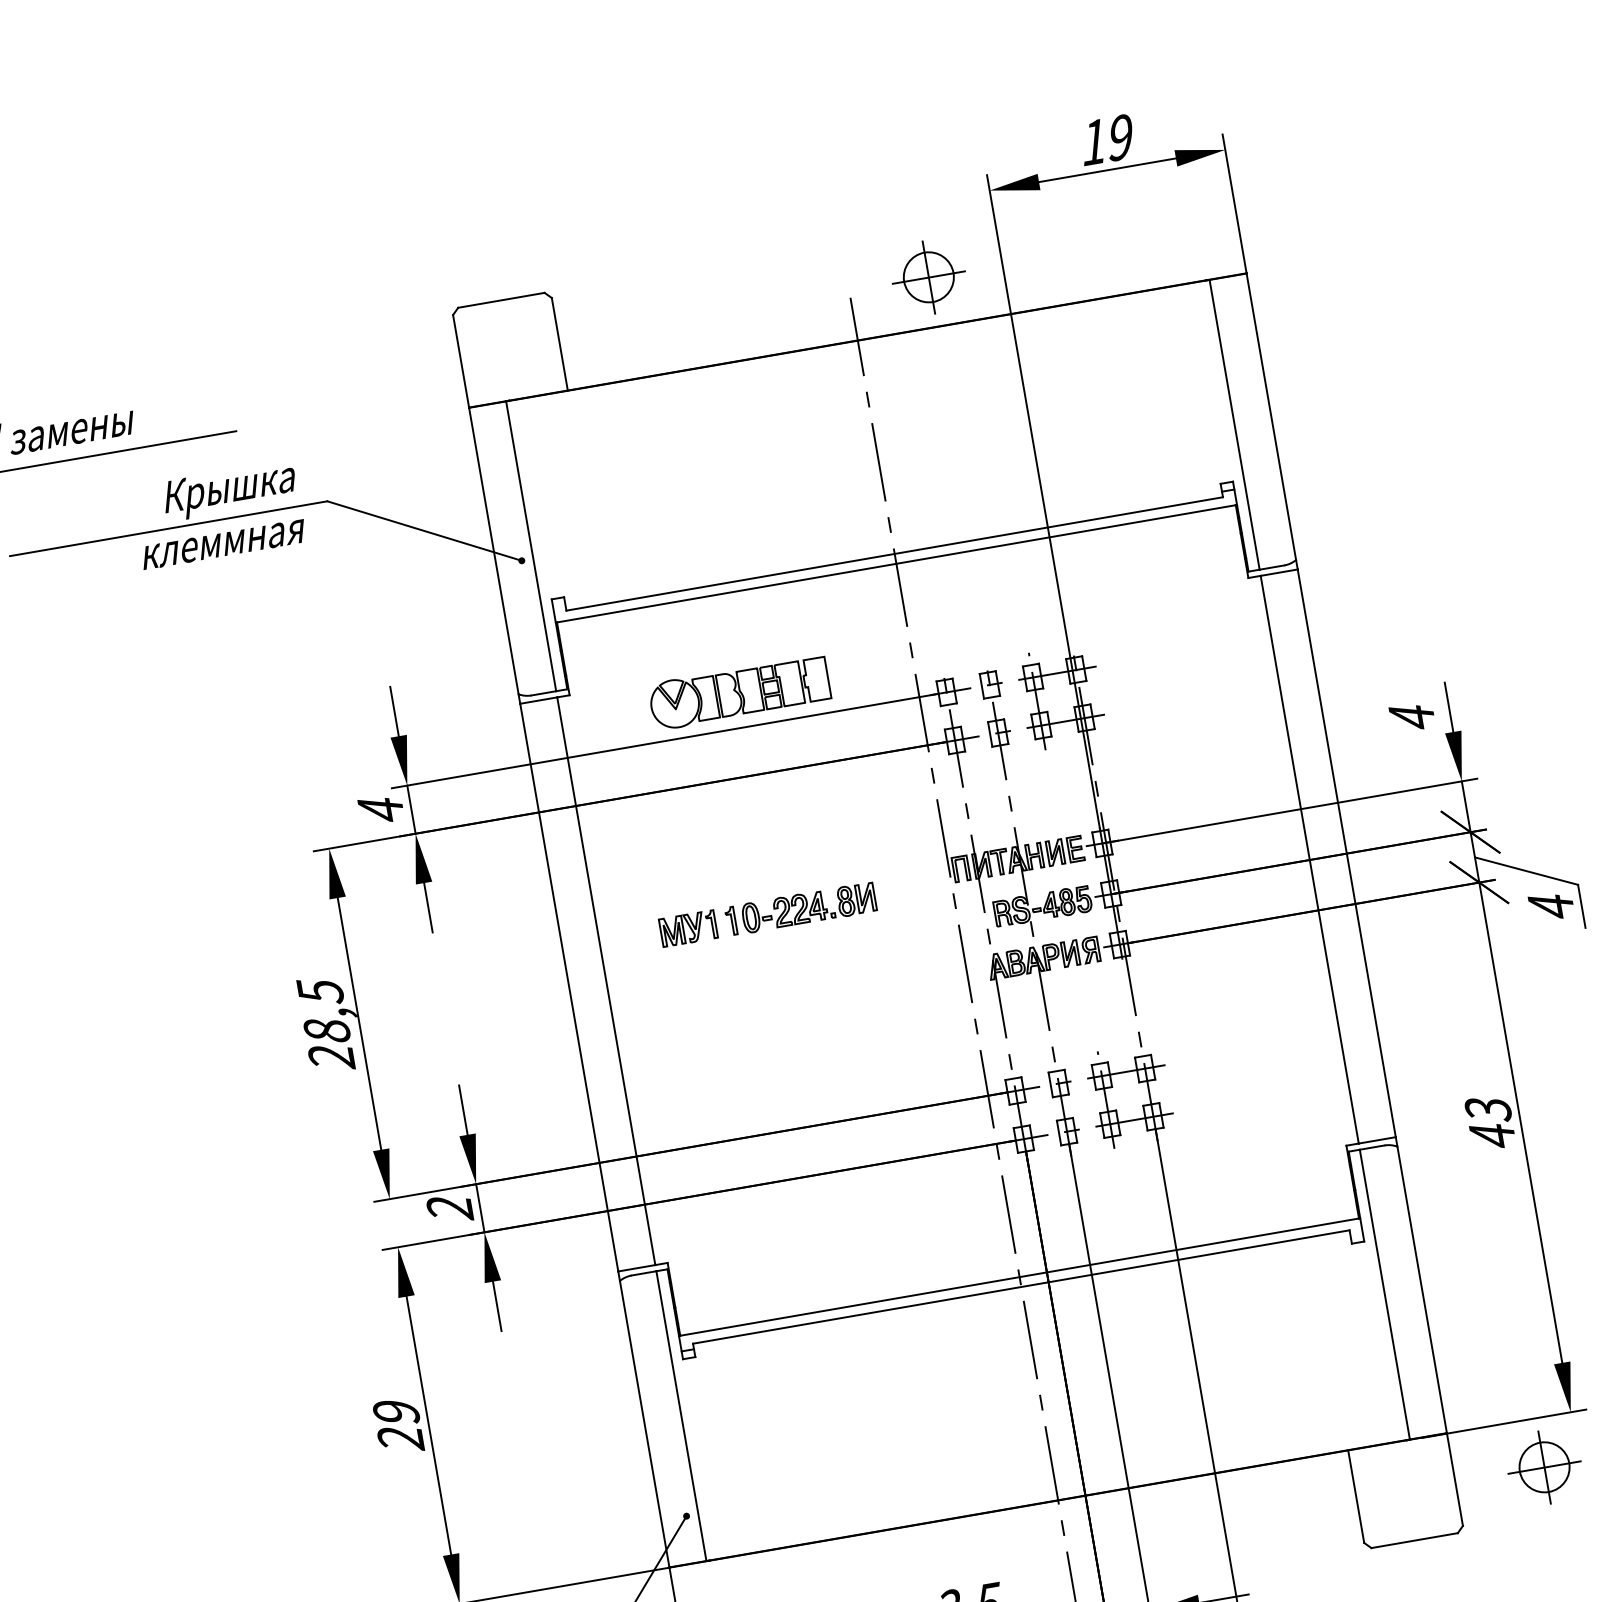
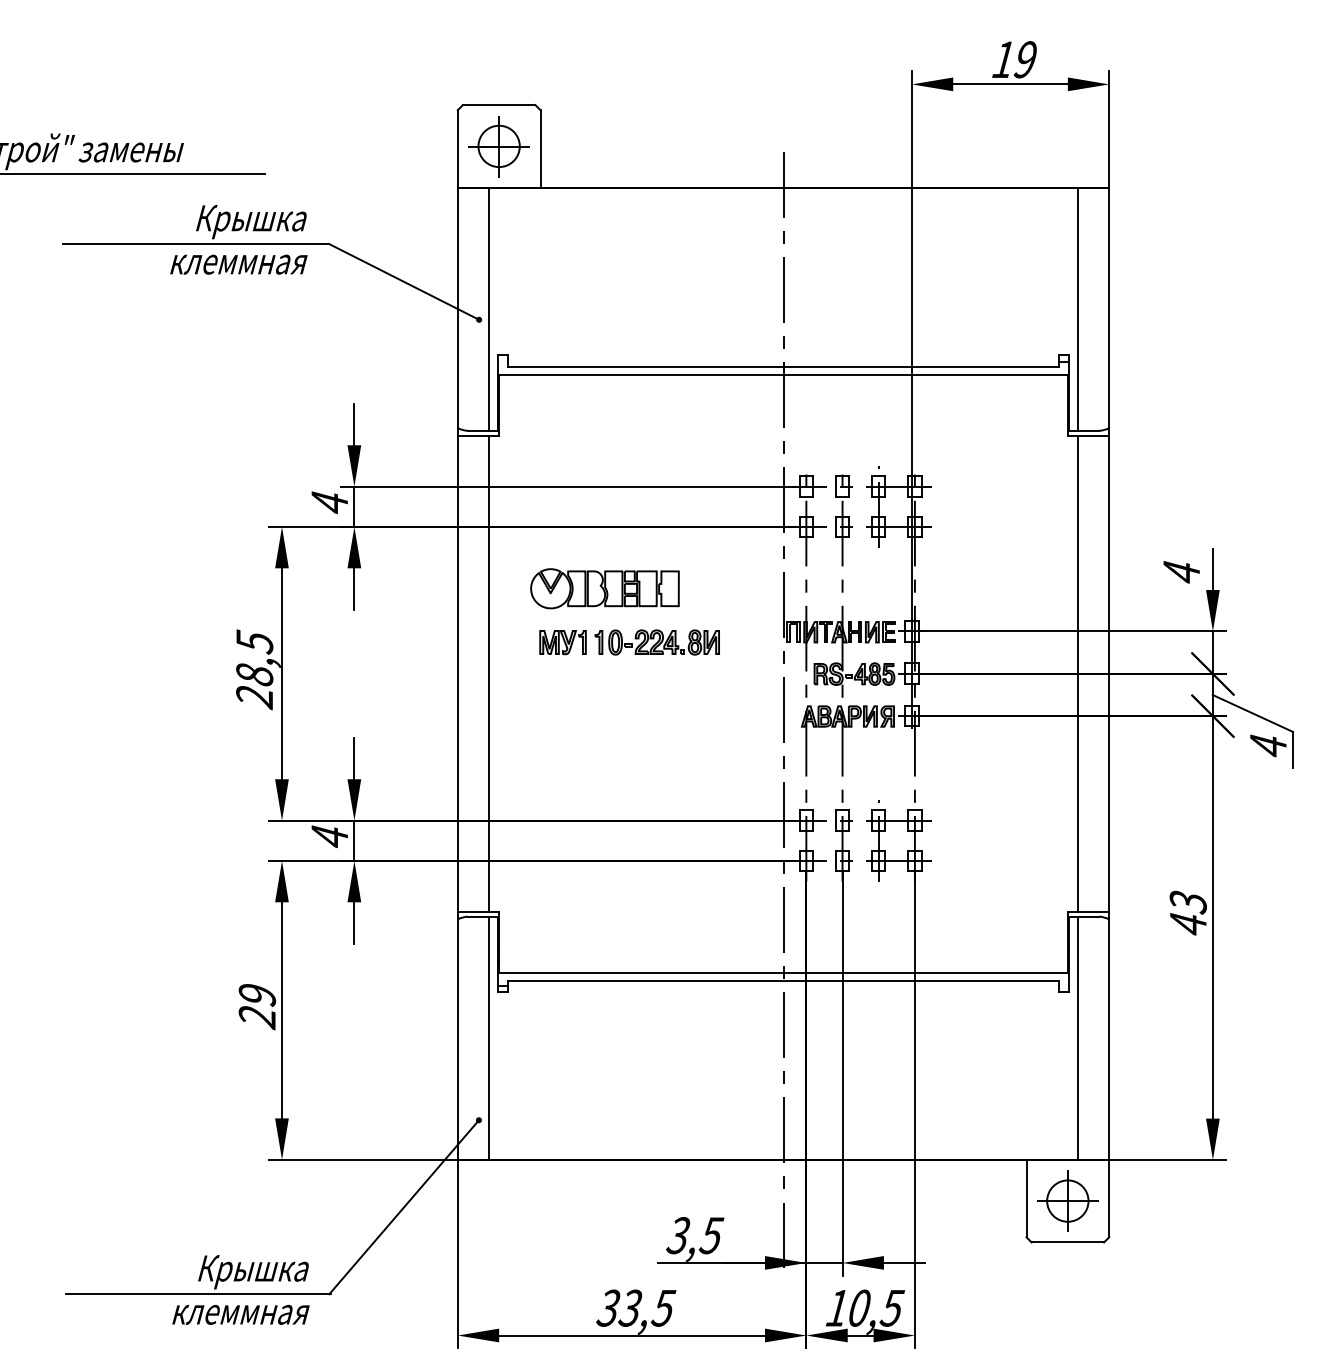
part: (928, 277) -> (498, 146), moved
part: (739, 692) -> (604, 588), moved
text: (449, 1209) -> (329, 837), 2 -> 4
part: (1544, 1466) -> (1067, 1200), moved

